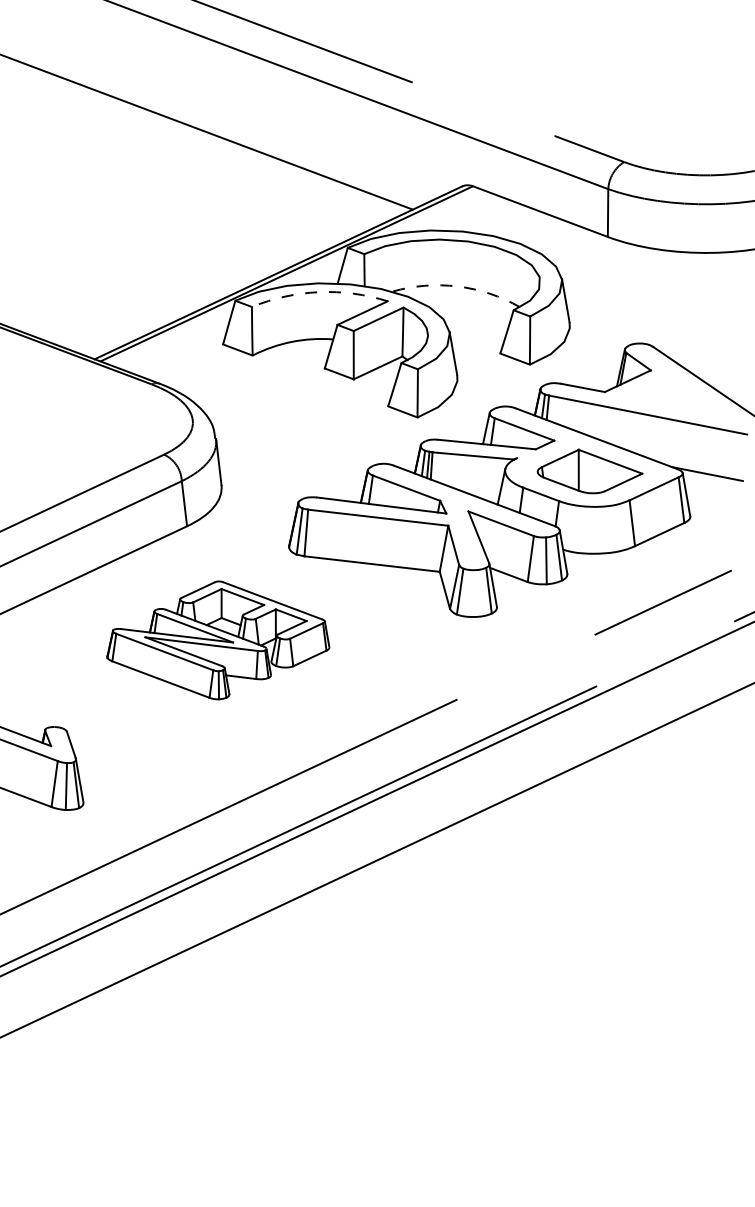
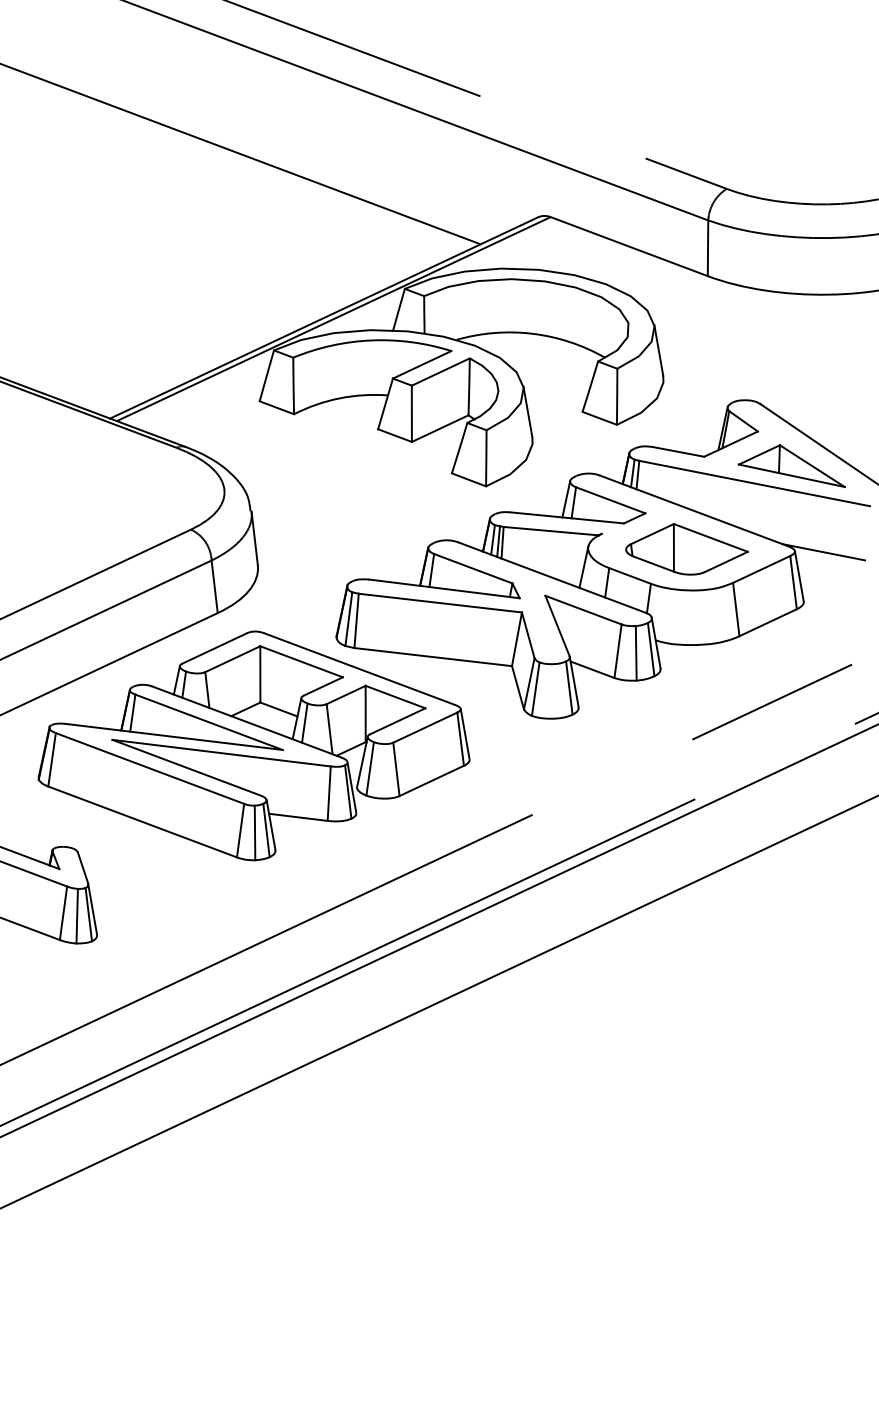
arc: (457, 286) -> (532, 333), dashed -> solid
arc: (319, 292) -> (371, 340), dashed -> solid
part: (679, 400) -> (791, 466), added
part: (218, 640) -> (254, 746), size x1.67

